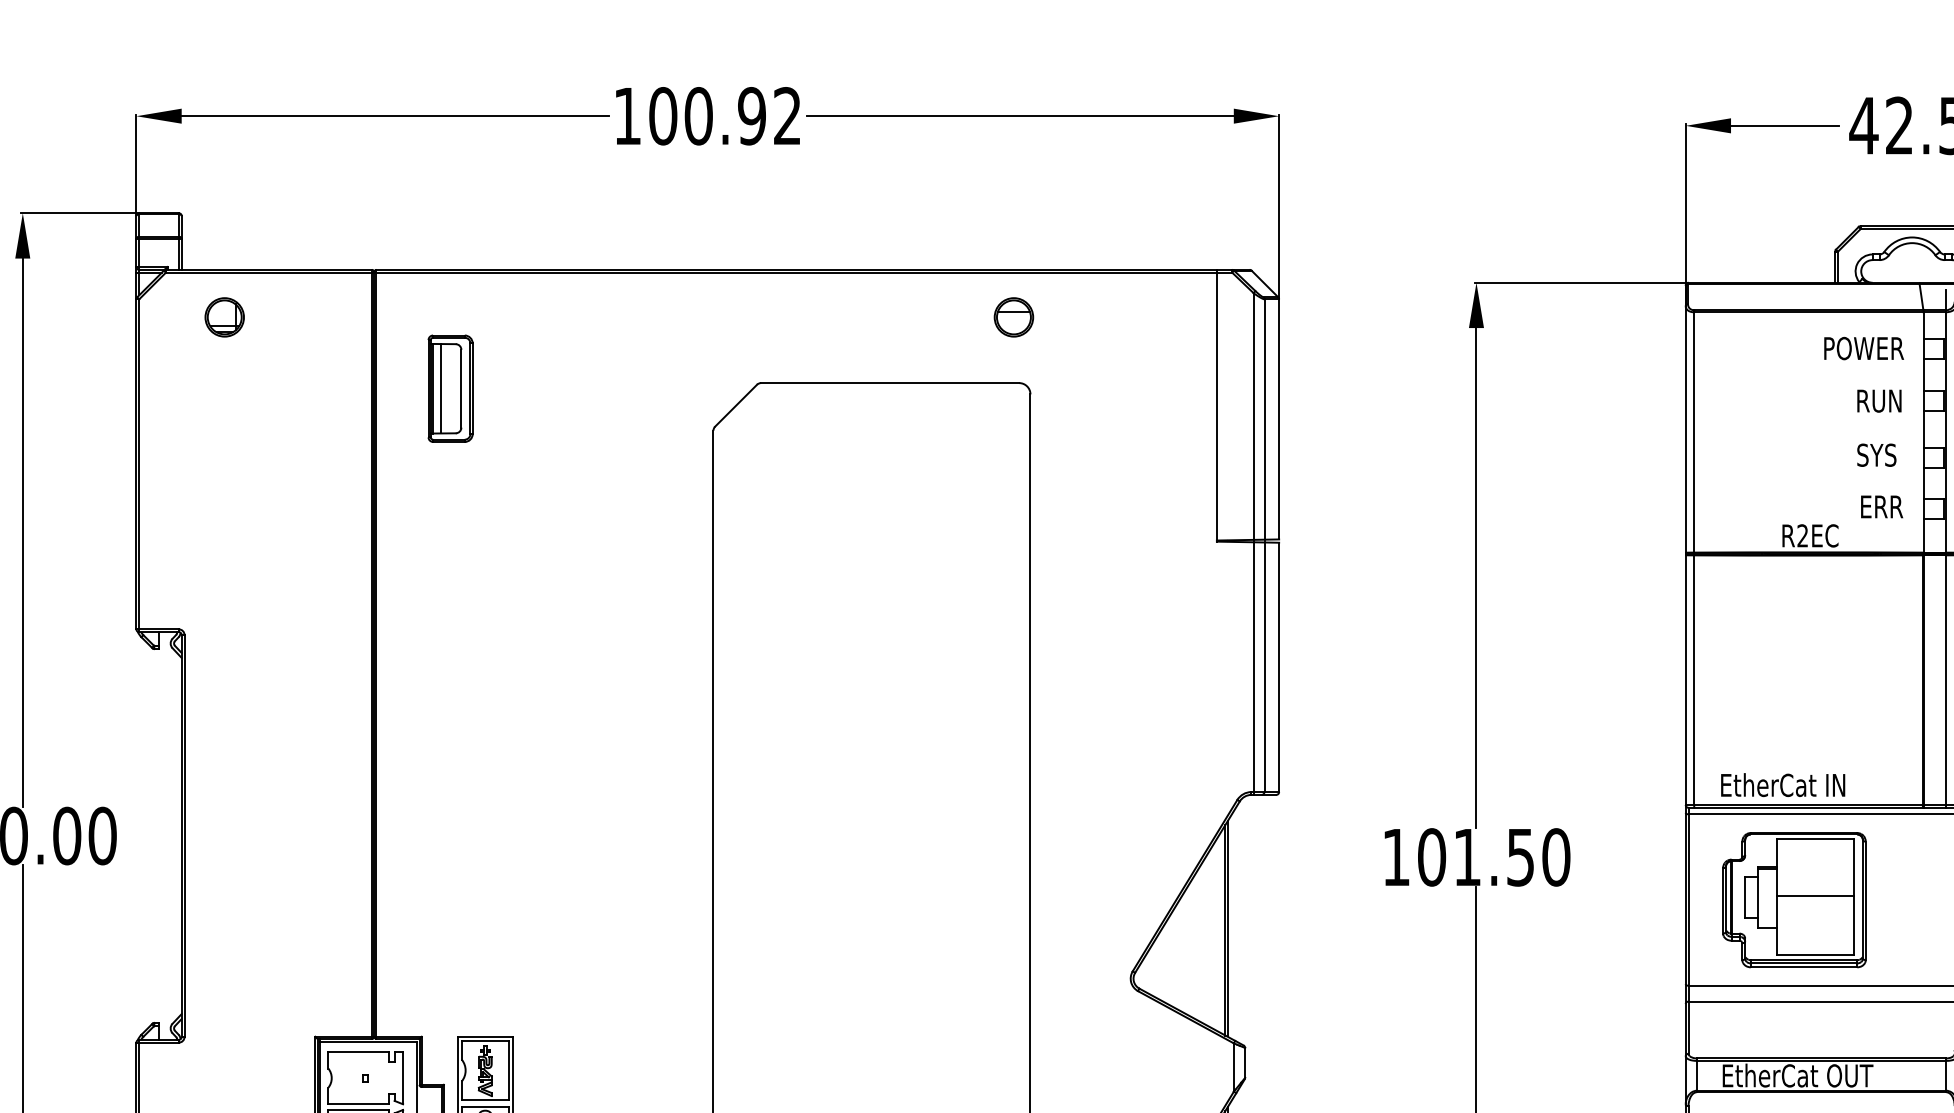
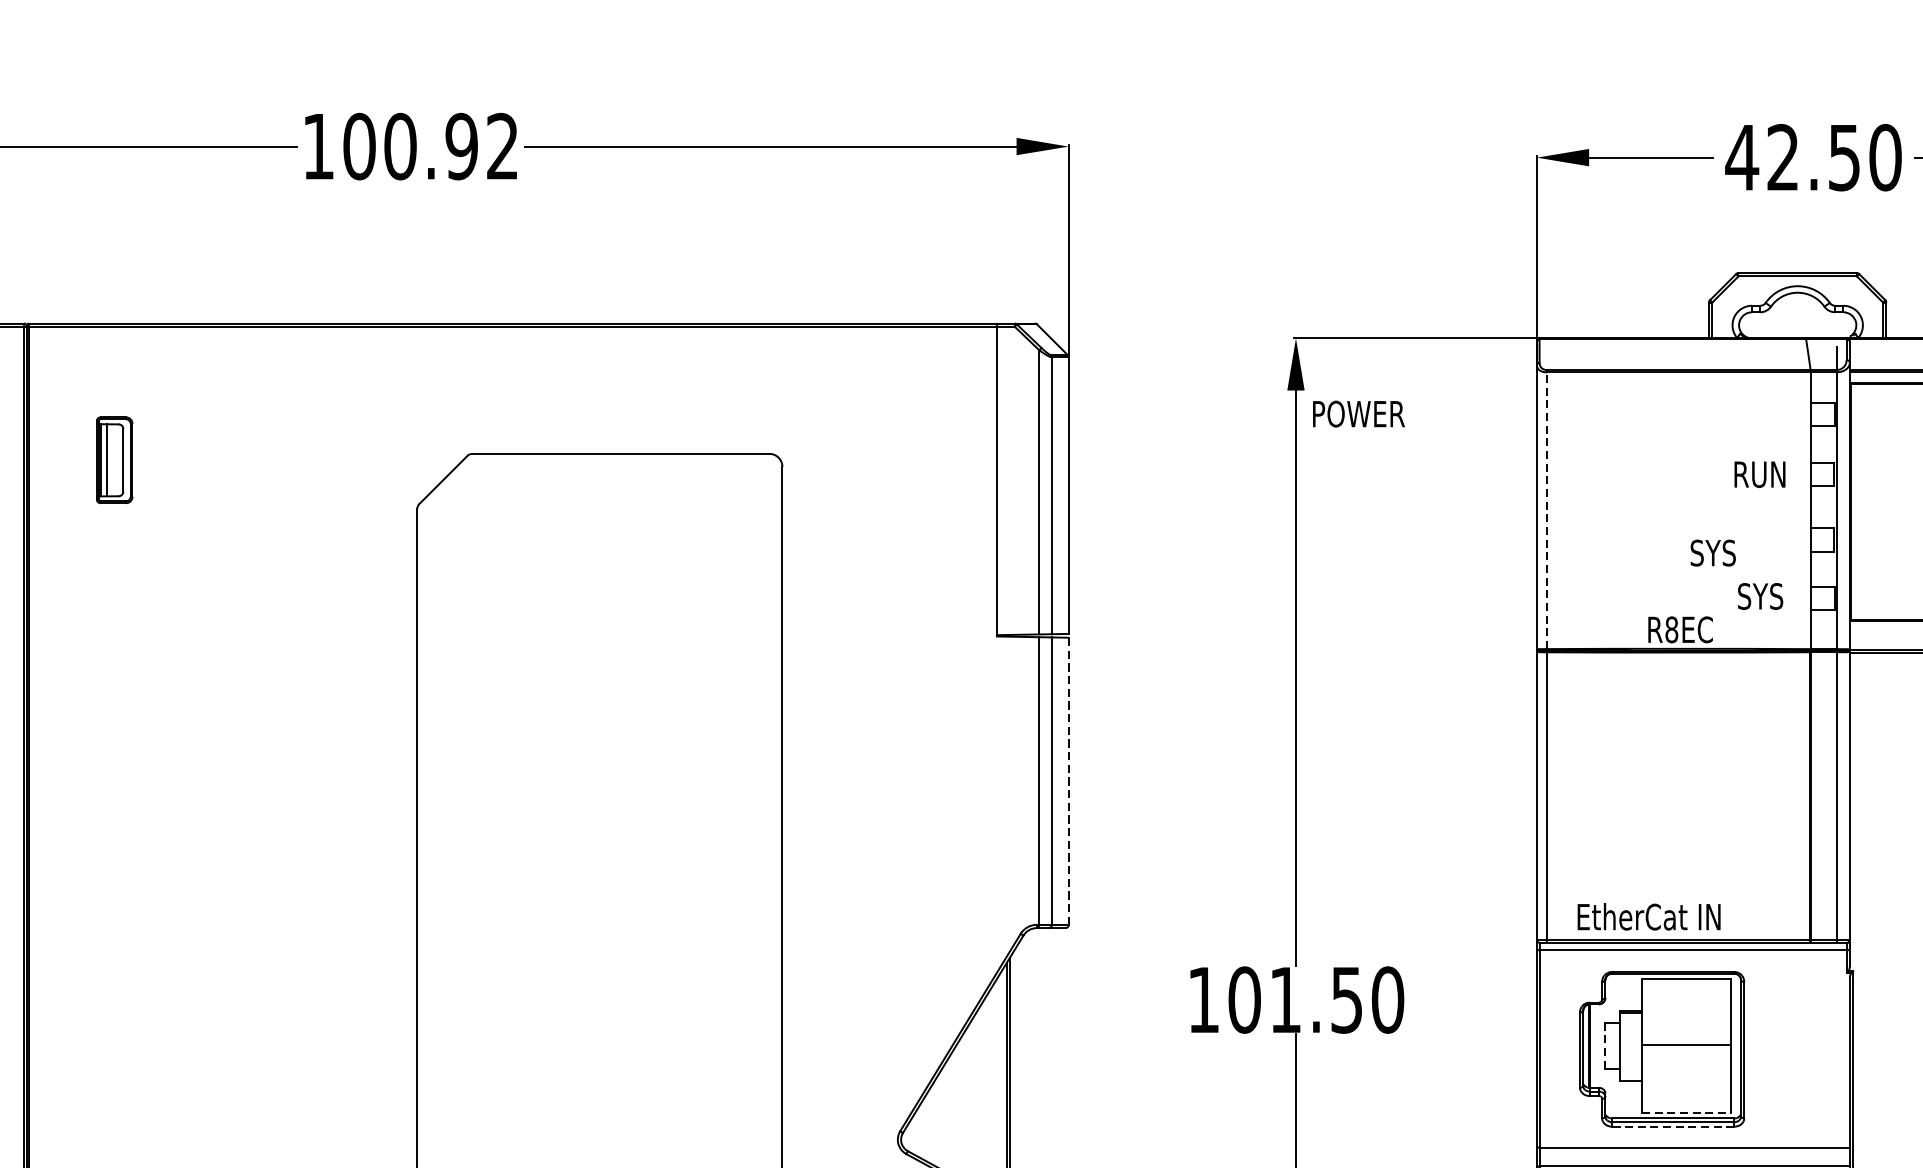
part: (1013, 317) -> (762, 378), removed
text: (1863, 348) -> (1358, 414), moved
part: (450, 388) -> (114, 460), size x0.7
line: (1694, 431) -> (1547, 509), solid -> dashed
text: (1876, 454) -> (1712, 552), moved
text: (1881, 506) -> (1762, 595), ERR -> SYS
text: (1802, 535) -> (1671, 629), R2EC -> R8EC
line: (1279, 667) -> (1069, 781), solid -> dashed
line: (1745, 897) -> (1605, 1046), solid -> dashed
line: (1815, 955) -> (1686, 1113), solid -> dashed
line: (1803, 967) -> (1672, 1126), solid -> dashed

